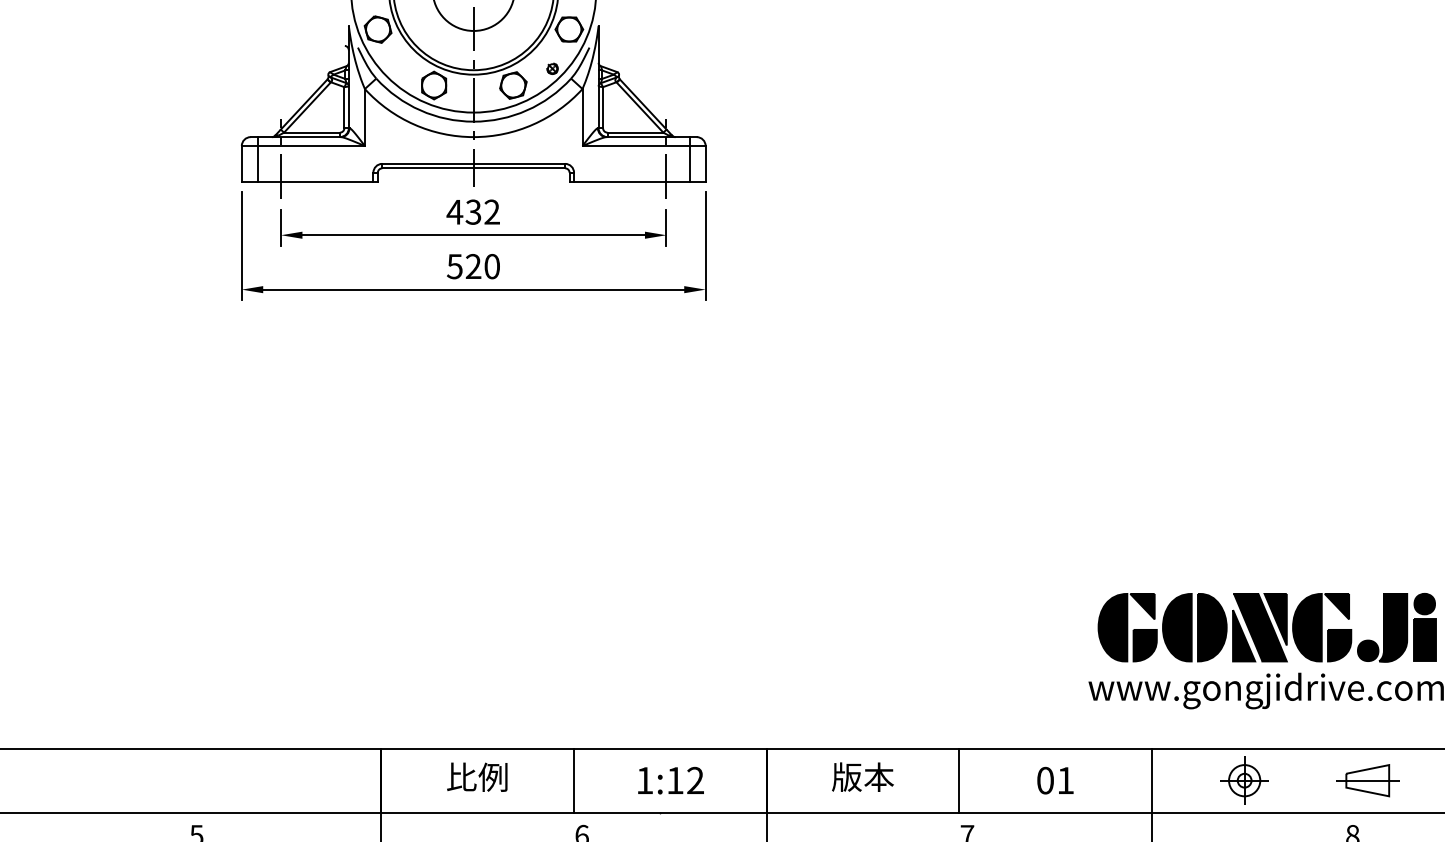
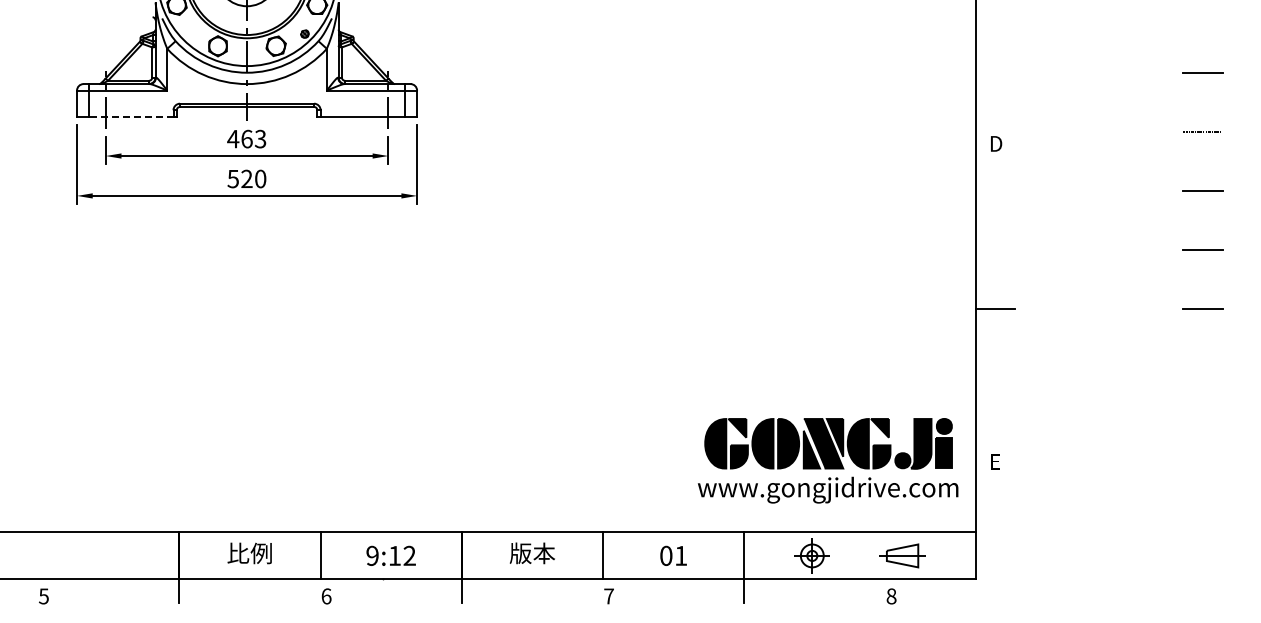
line: (314, 181) -> (130, 116), solid -> dashed
text: (482, 211) -> (253, 138), 432 -> 463
text: (644, 780) -> (372, 555), 1:12 -> 9:12

